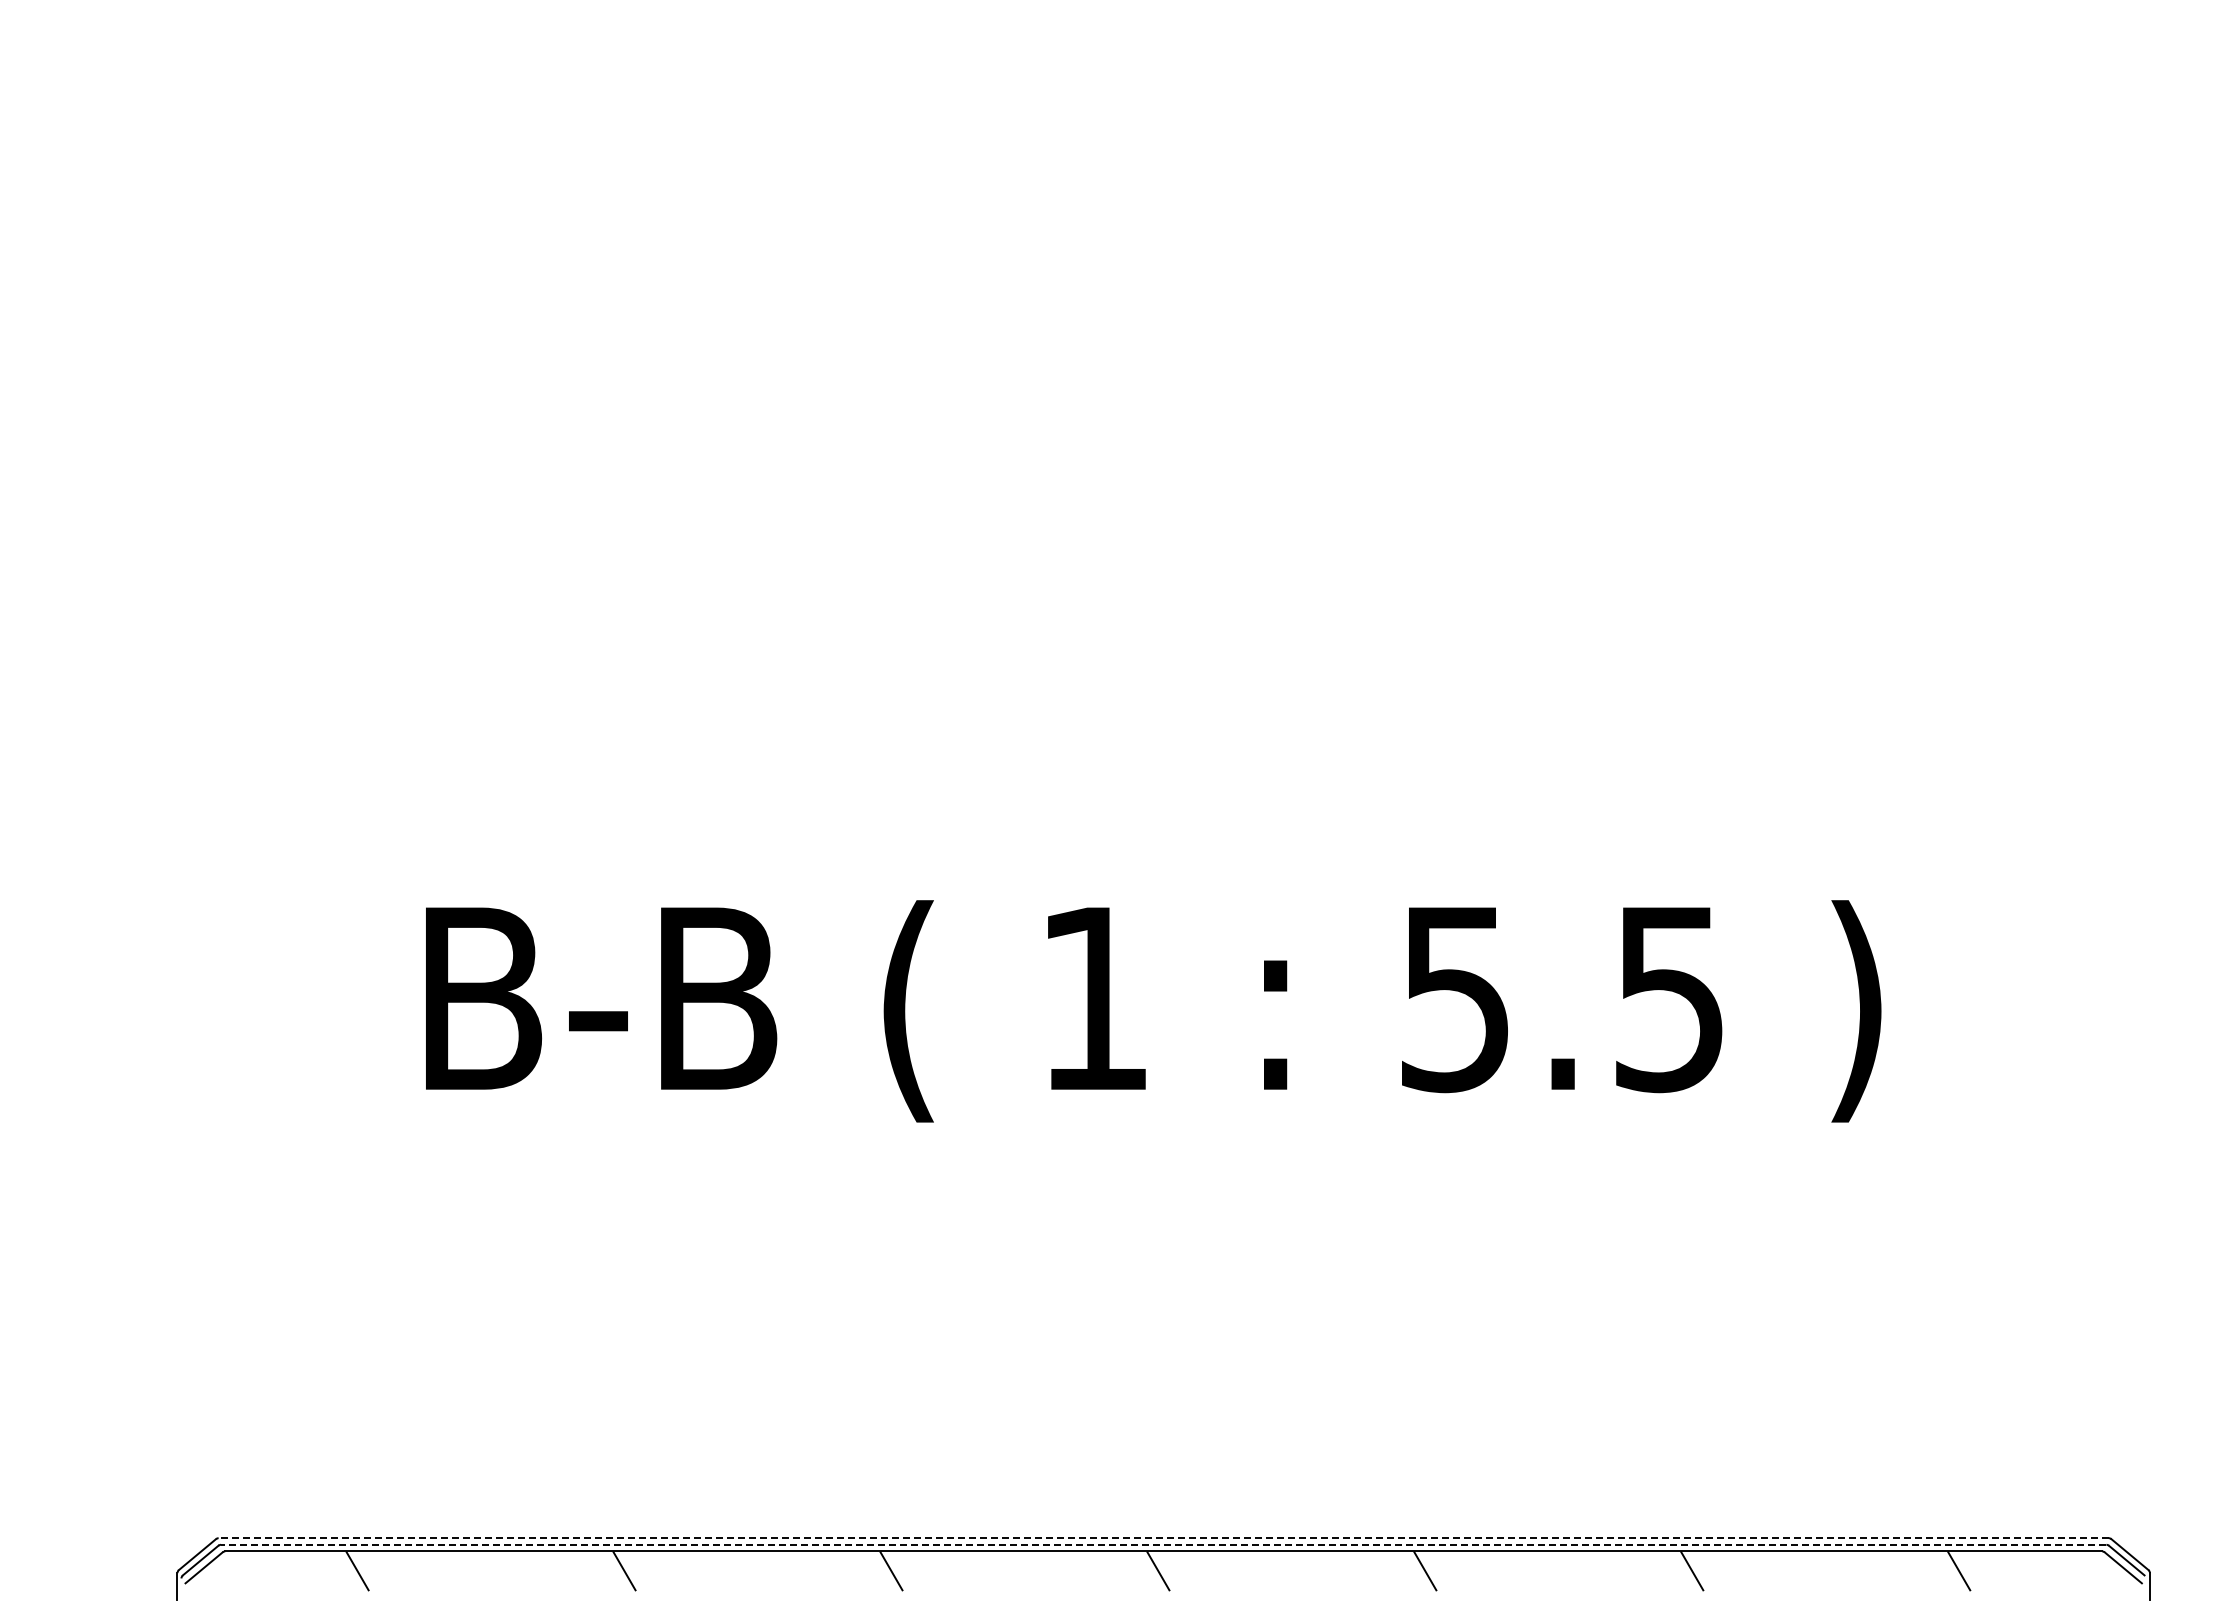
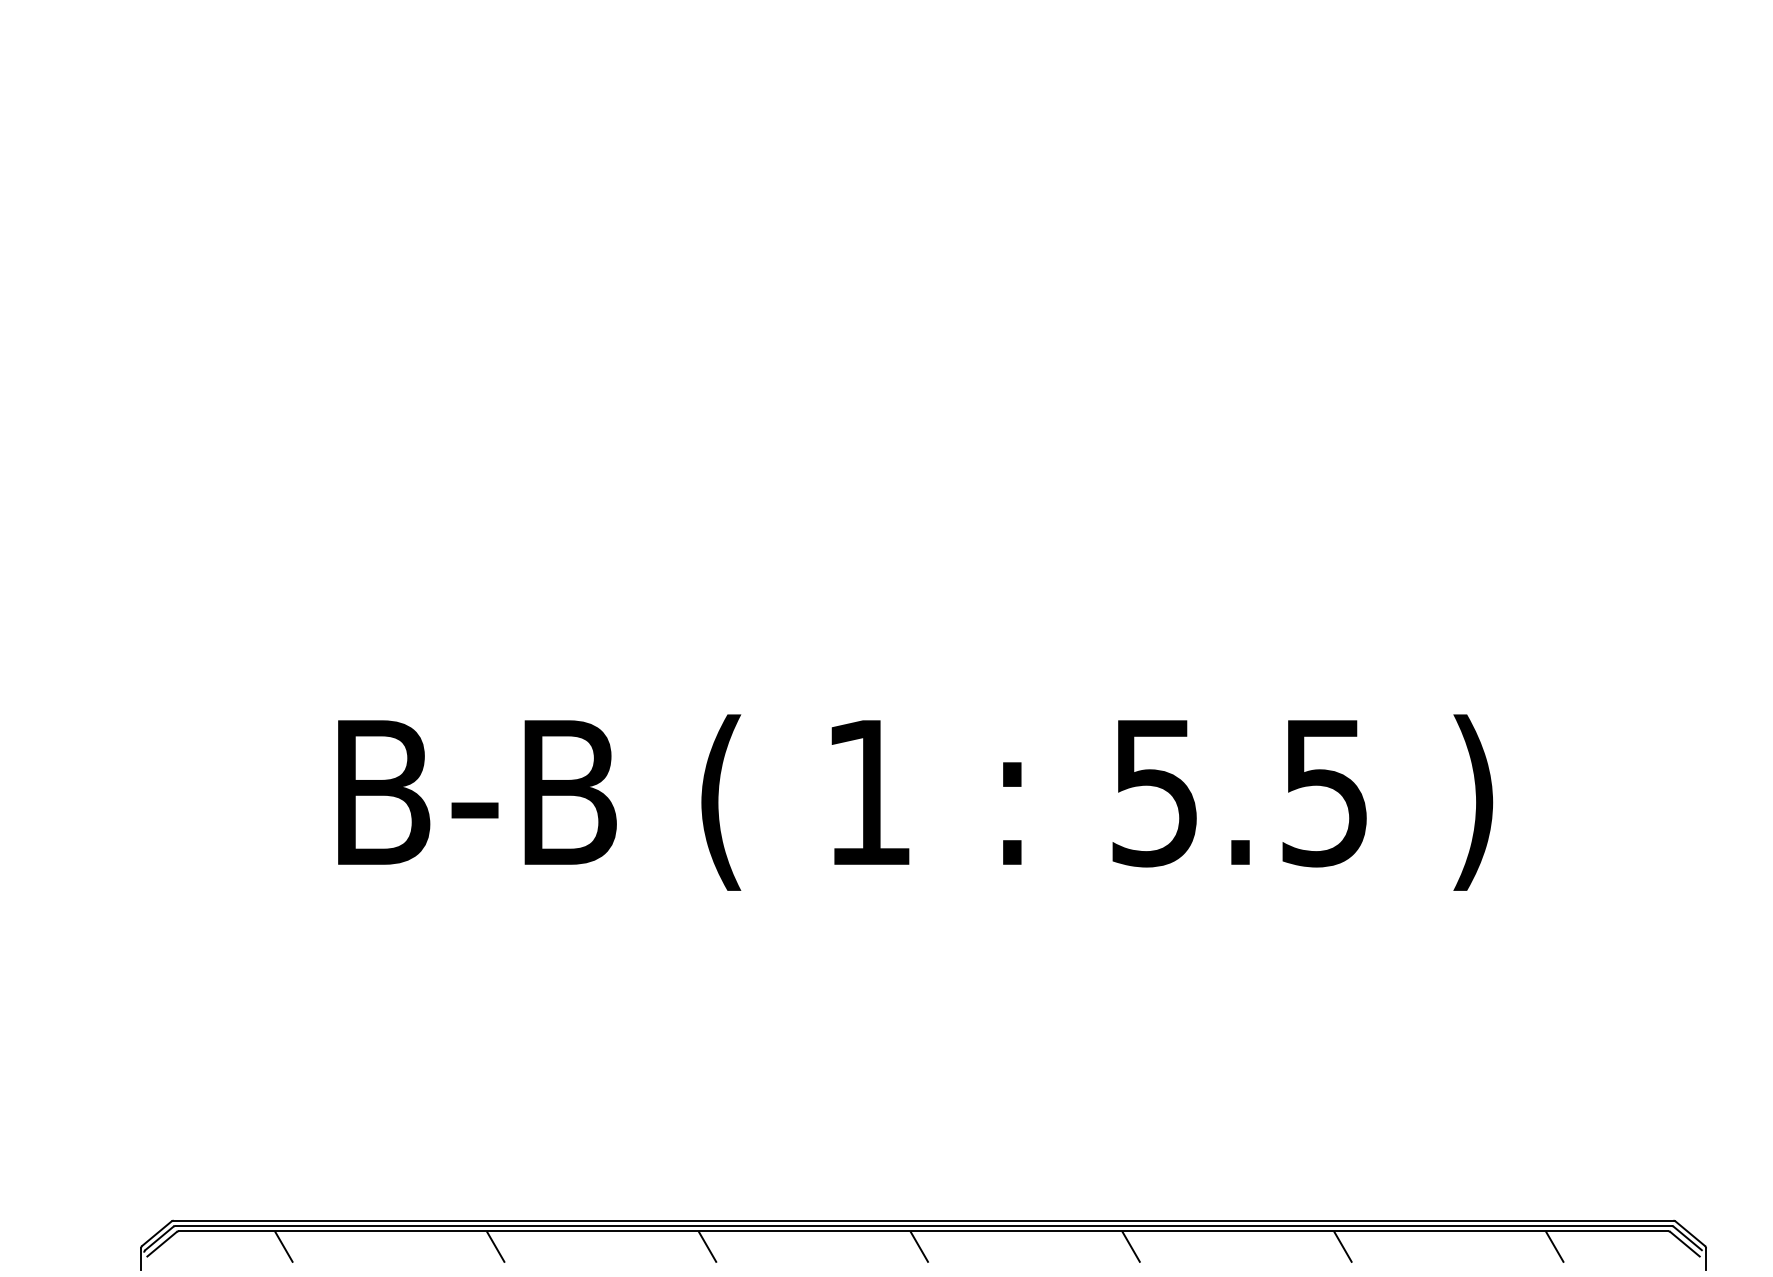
line: (1163, 1538) -> (923, 1220), dashed -> solid
line: (1163, 1544) -> (923, 1225), dashed -> solid

